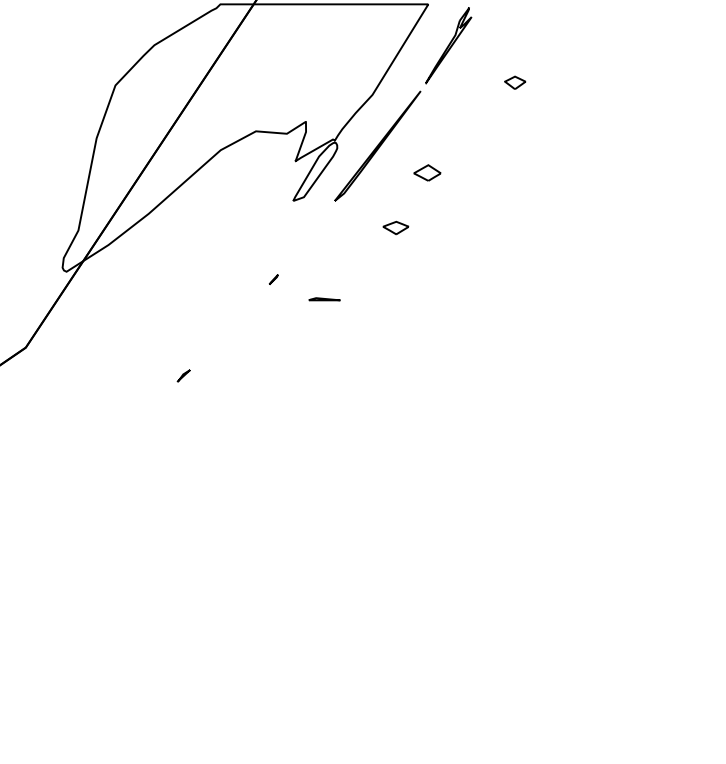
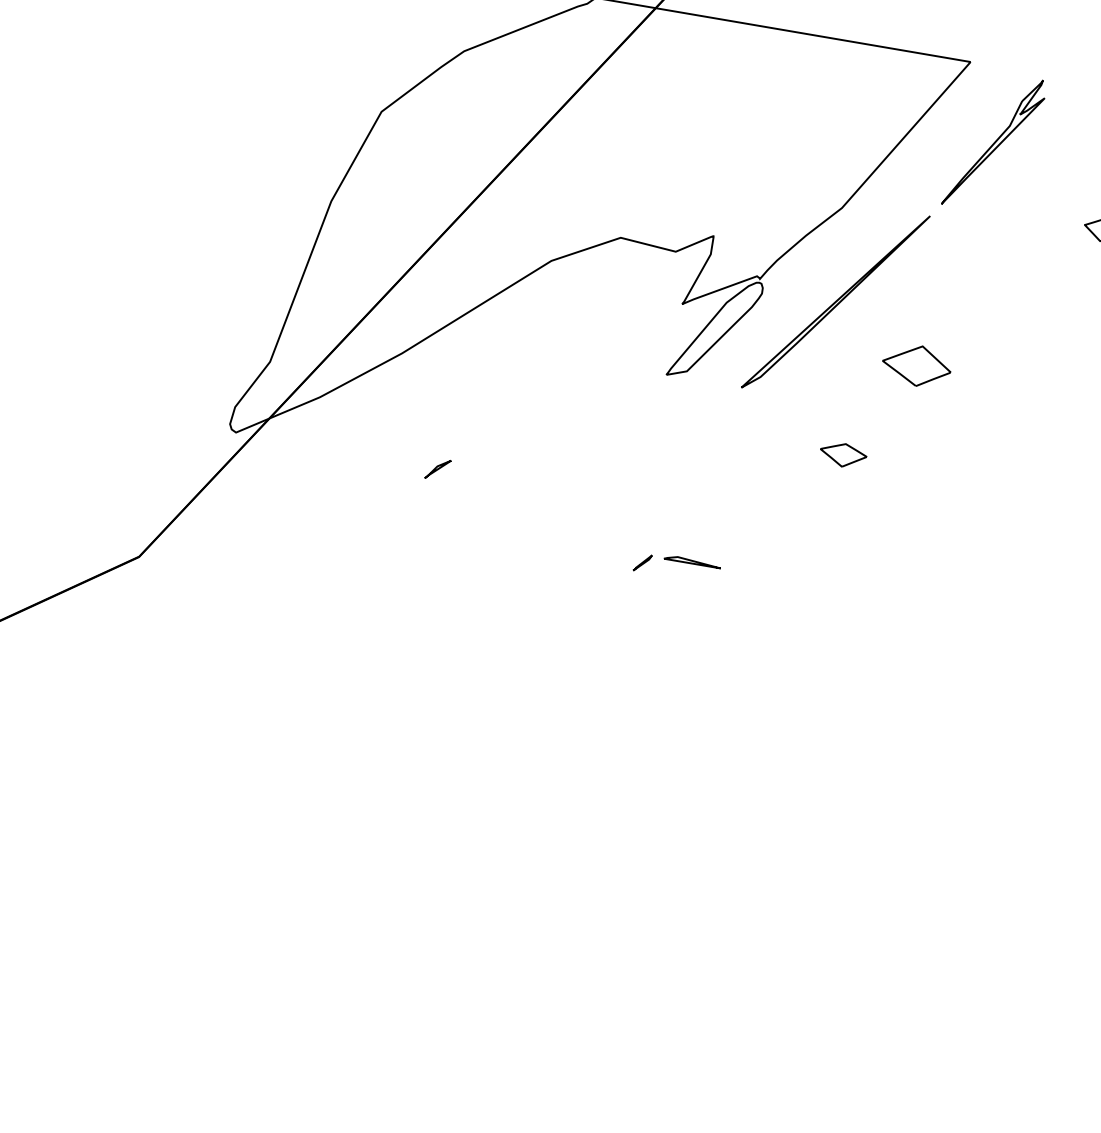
part: (427, 172) -> (917, 364), size x1.4
part: (273, 279) -> (642, 562), moved
part: (183, 375) -> (437, 468), moved

